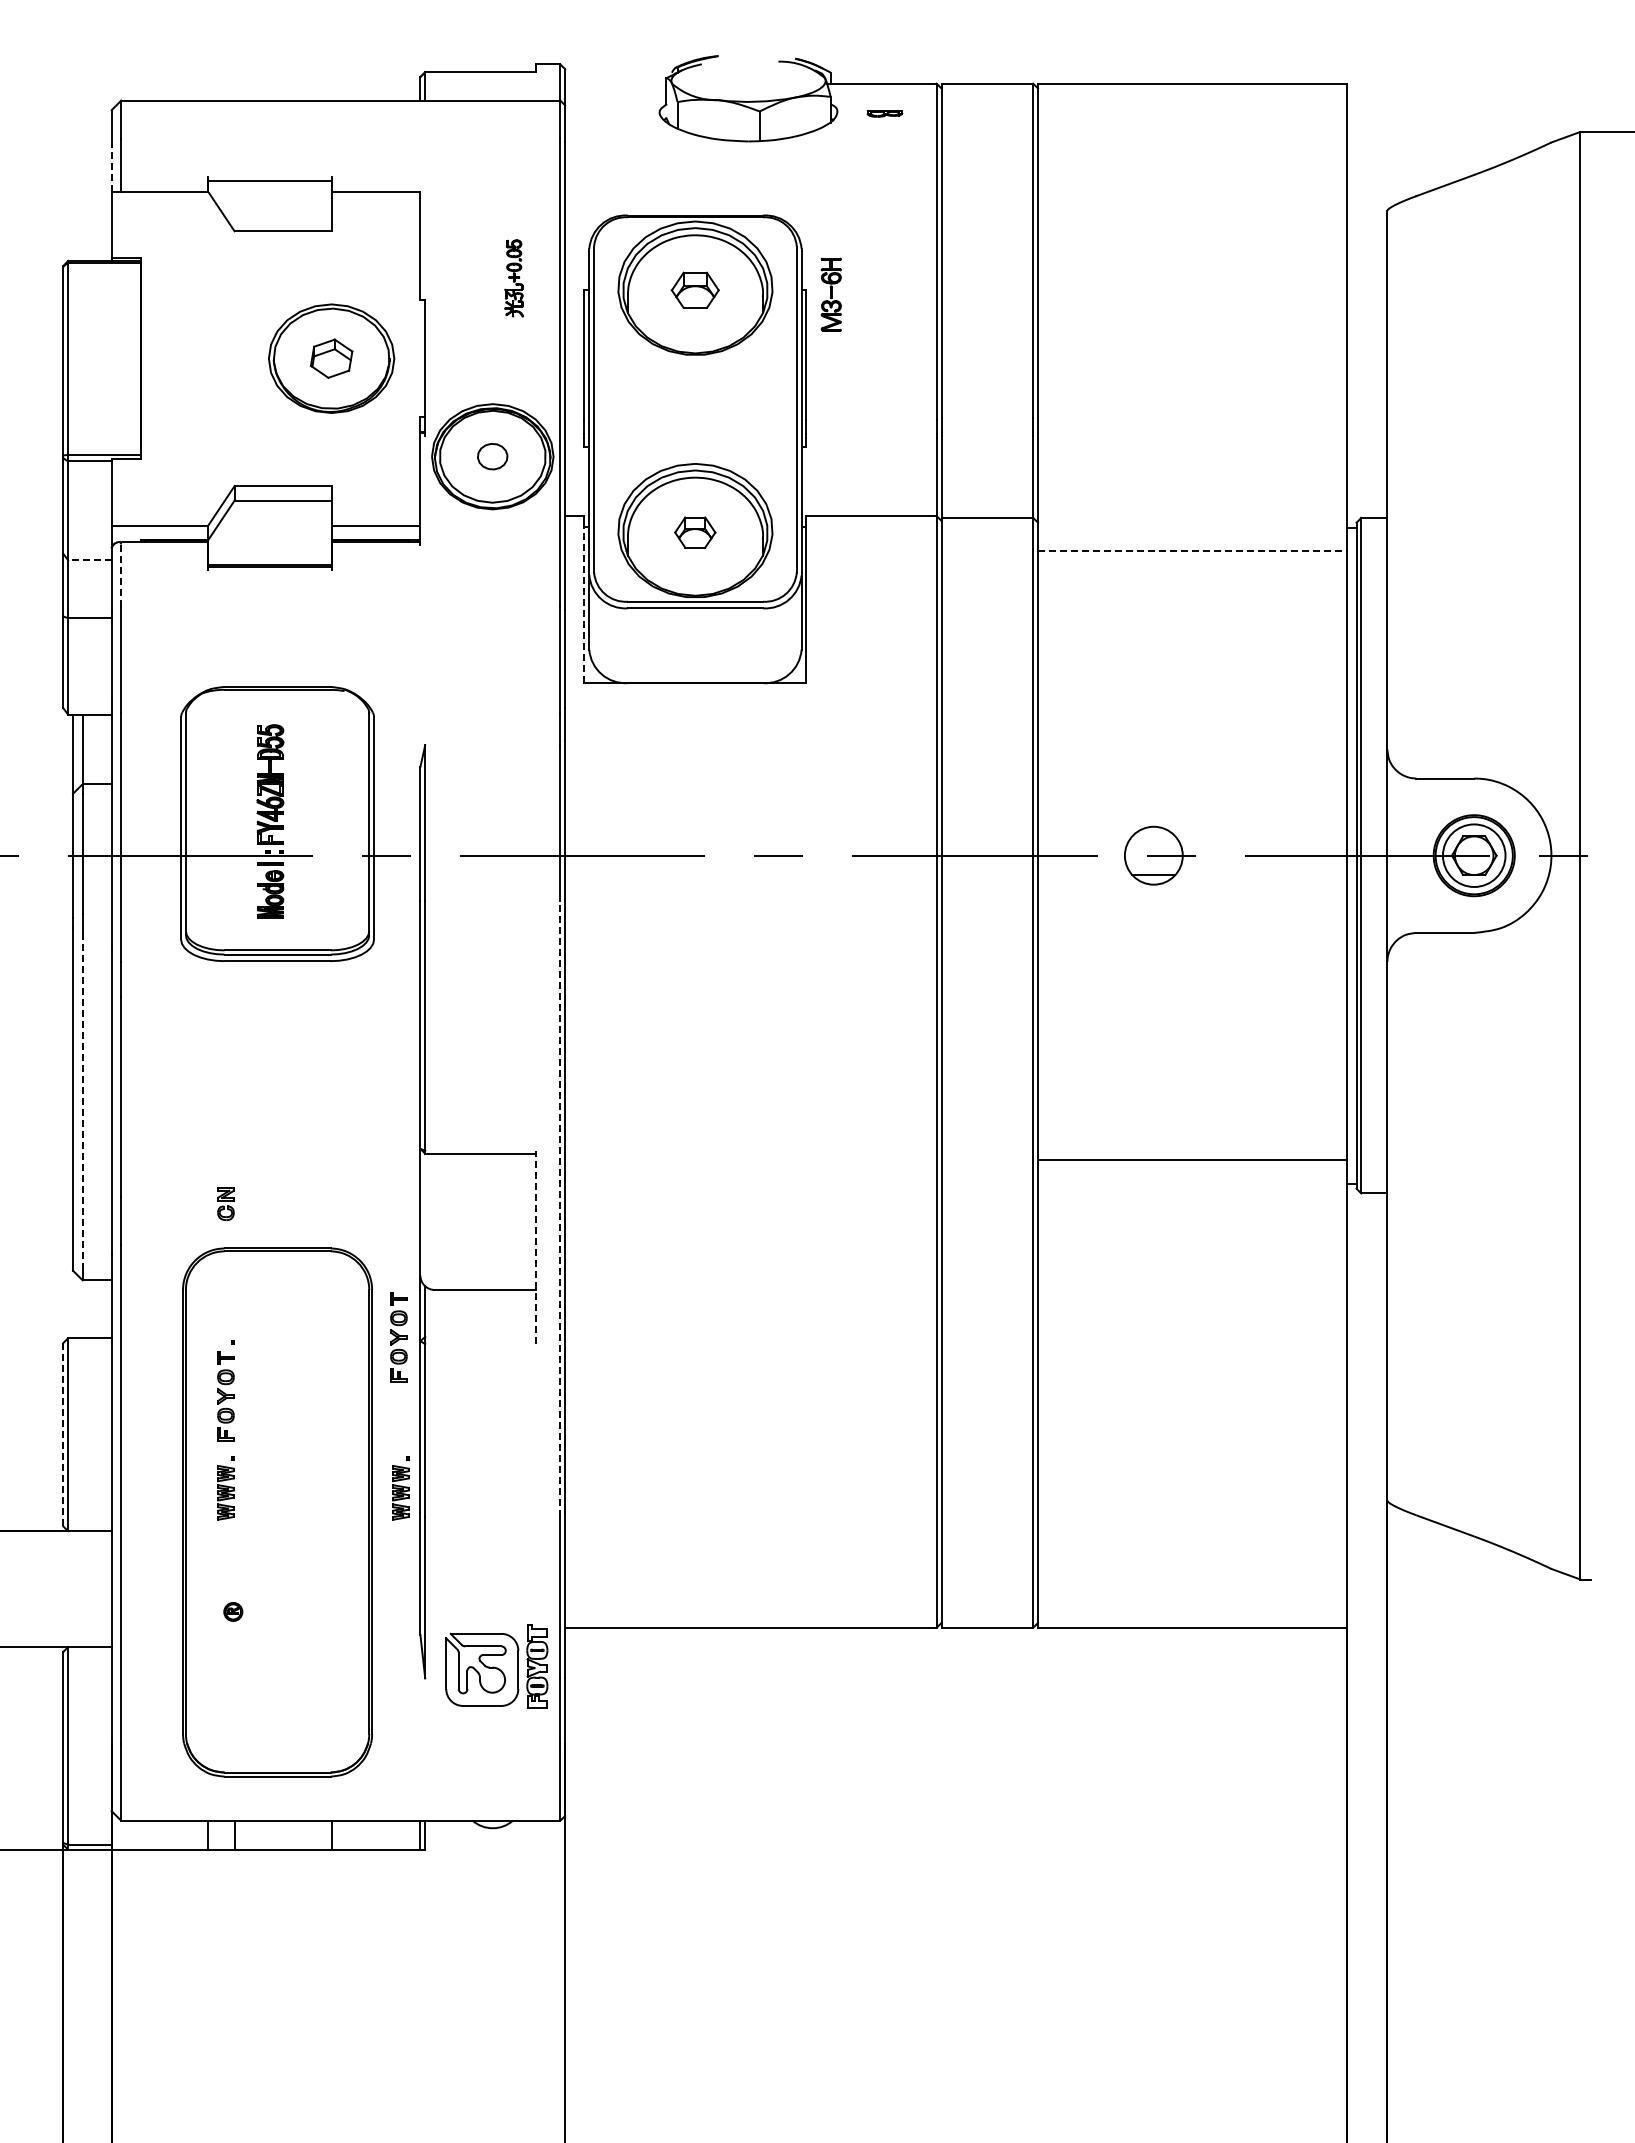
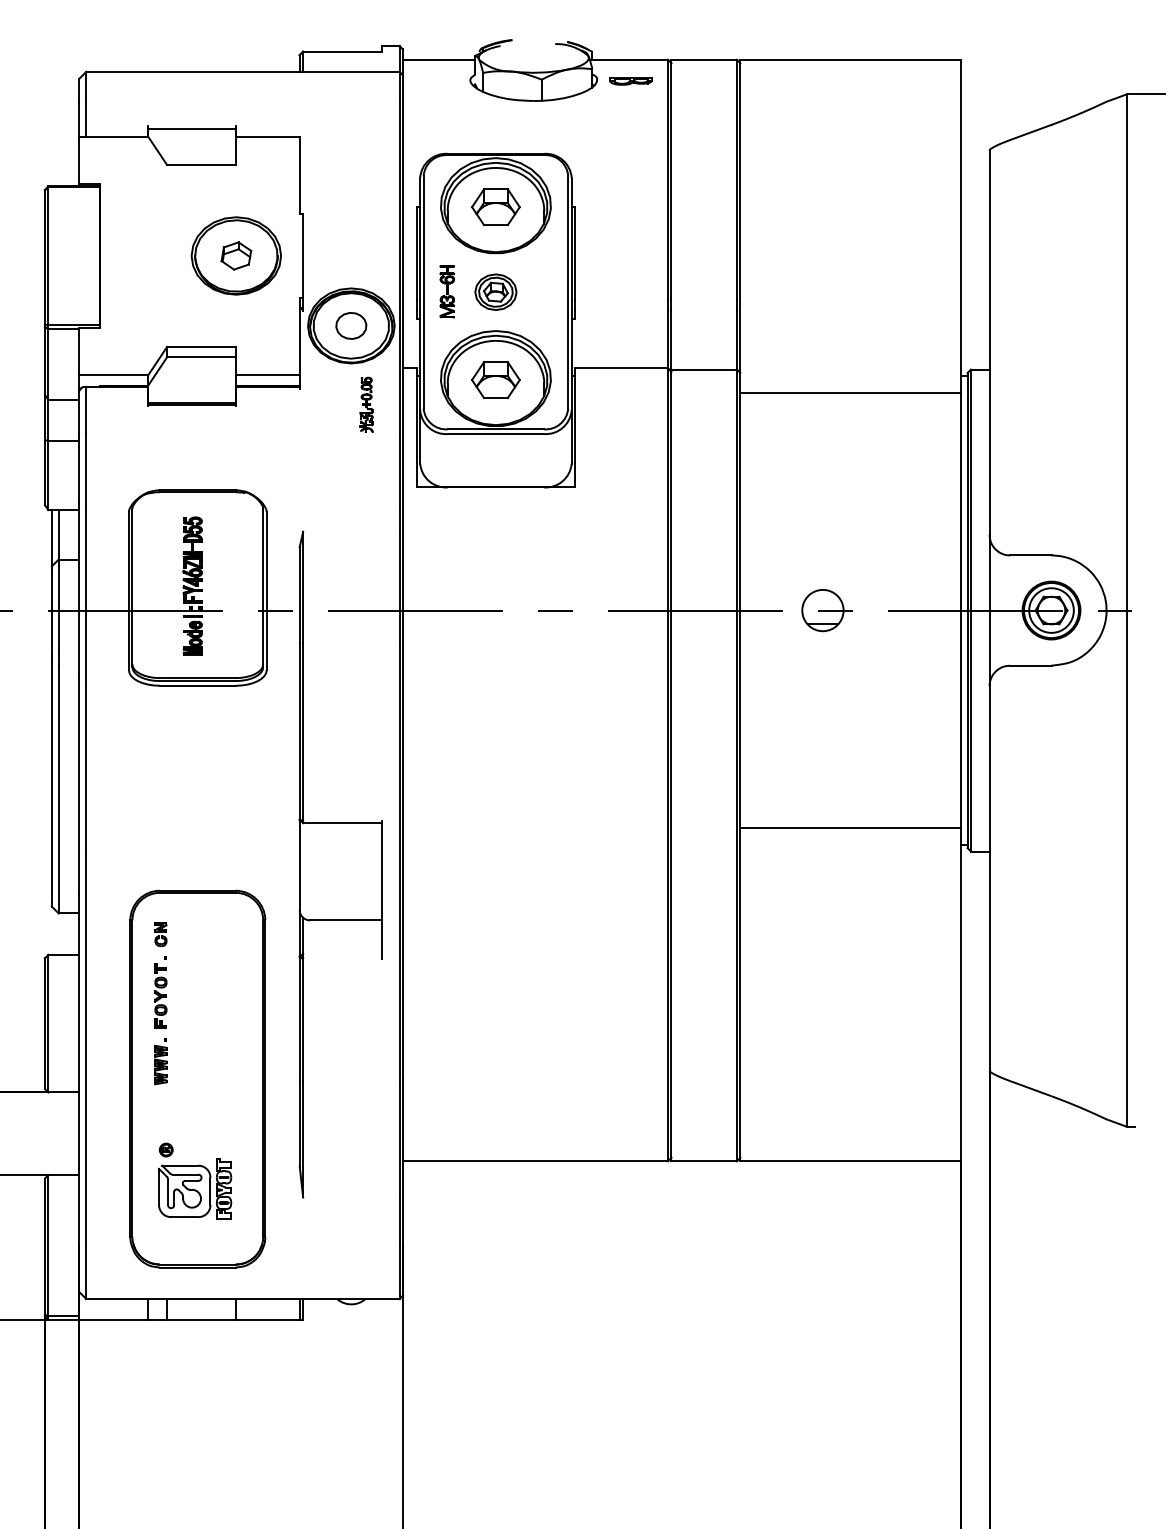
line: (615, 83) -> (438, 59), added
part: (884, 113) -> (630, 81), size x1.67
line: (111, 167) -> (79, 119), dashed -> solid
part: (513, 278) -> (366, 404), moved
part: (694, 290) -> (495, 207), size x1.43
part: (830, 294) -> (446, 291), moved
part: (695, 409) -> (495, 292), added
part: (492, 456) -> (351, 325), size x1.43
part: (694, 532) -> (495, 379), size x1.67
line: (1192, 551) -> (850, 393), dashed -> solid
line: (89, 560) -> (63, 399), dashed -> solid
line: (121, 576) -> (86, 411), dashed -> solid
line: (584, 602) -> (416, 429), dashed -> solid
line: (82, 1101) -> (58, 785), dashed -> solid
part: (225, 1204) -> (160, 935), moved
line: (560, 1209) -> (399, 862), dashed -> solid
line: (536, 1247) -> (382, 890), dashed -> solid
part: (398, 1337) -> (284, 954), removed
line: (63, 1434) -> (45, 1023), dashed -> solid
part: (400, 1488) -> (285, 1061), removed
part: (496, 1666) -> (194, 1188), moved

